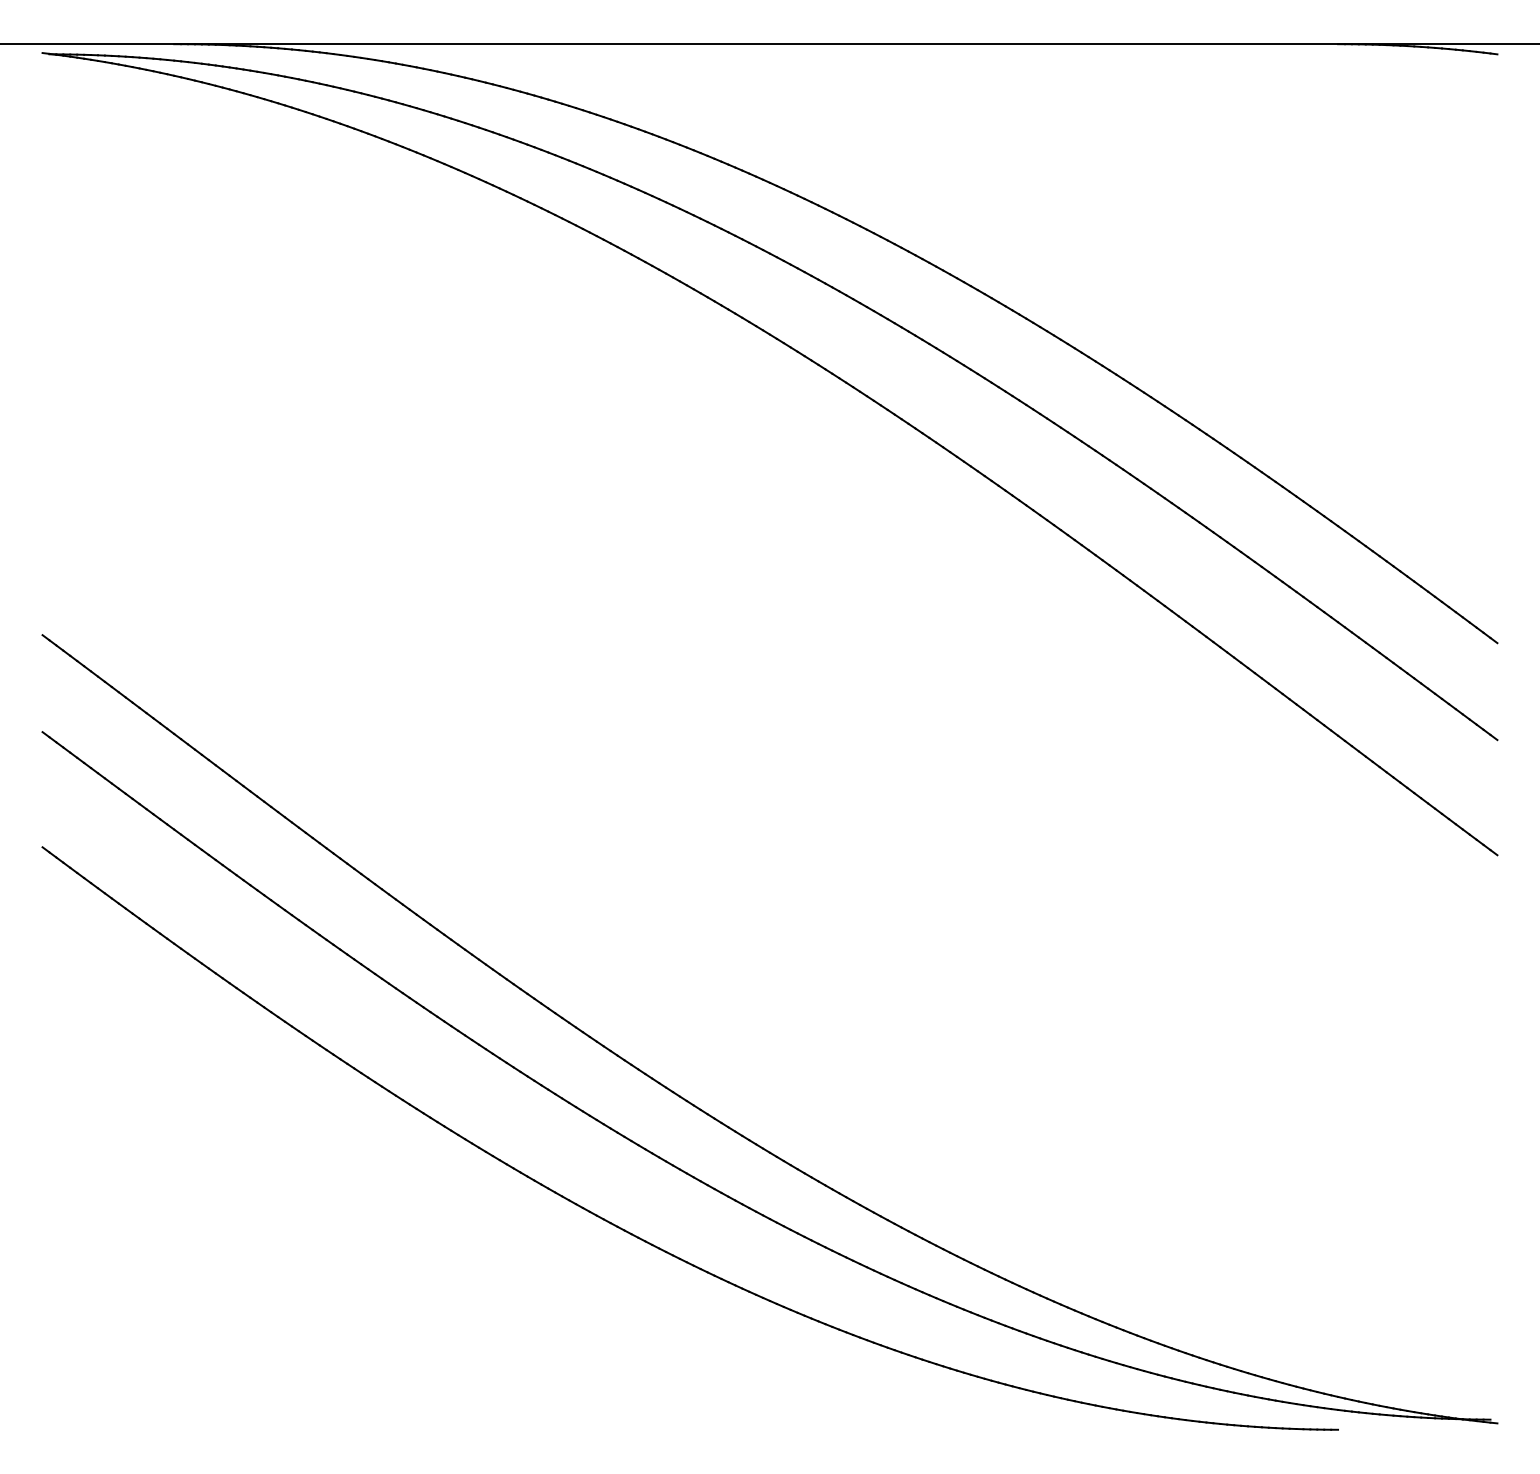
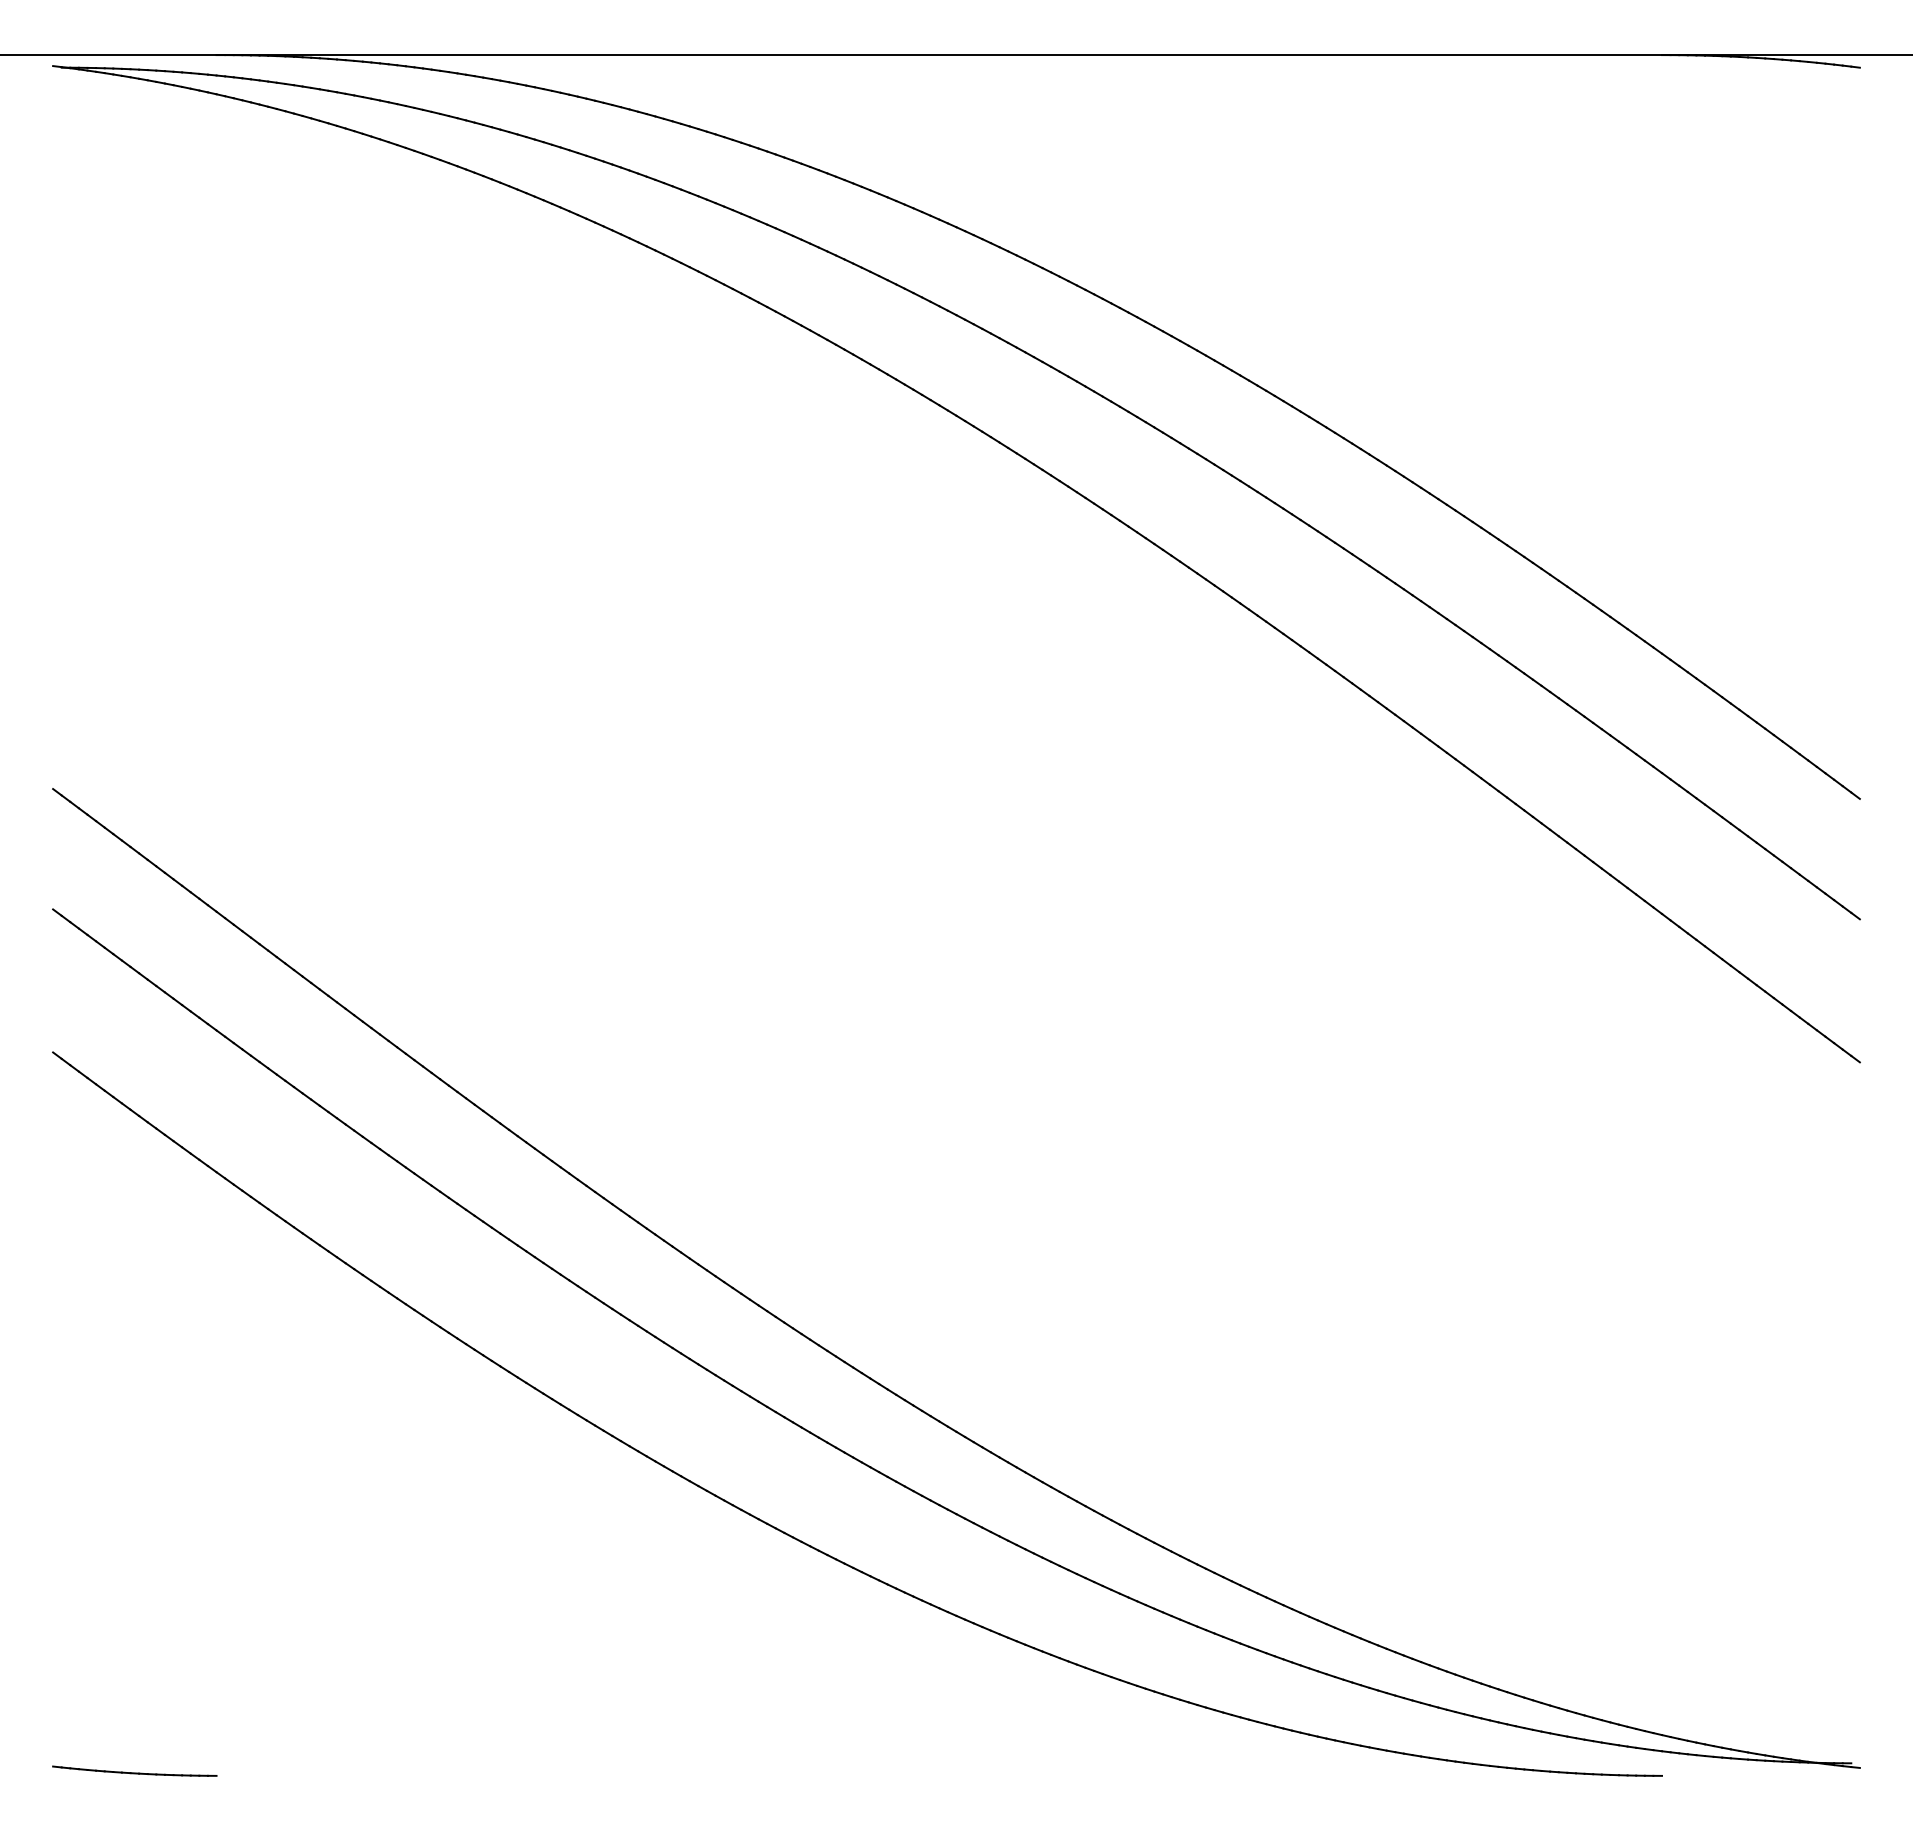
part: (108, 1425) -> (134, 1770), added

